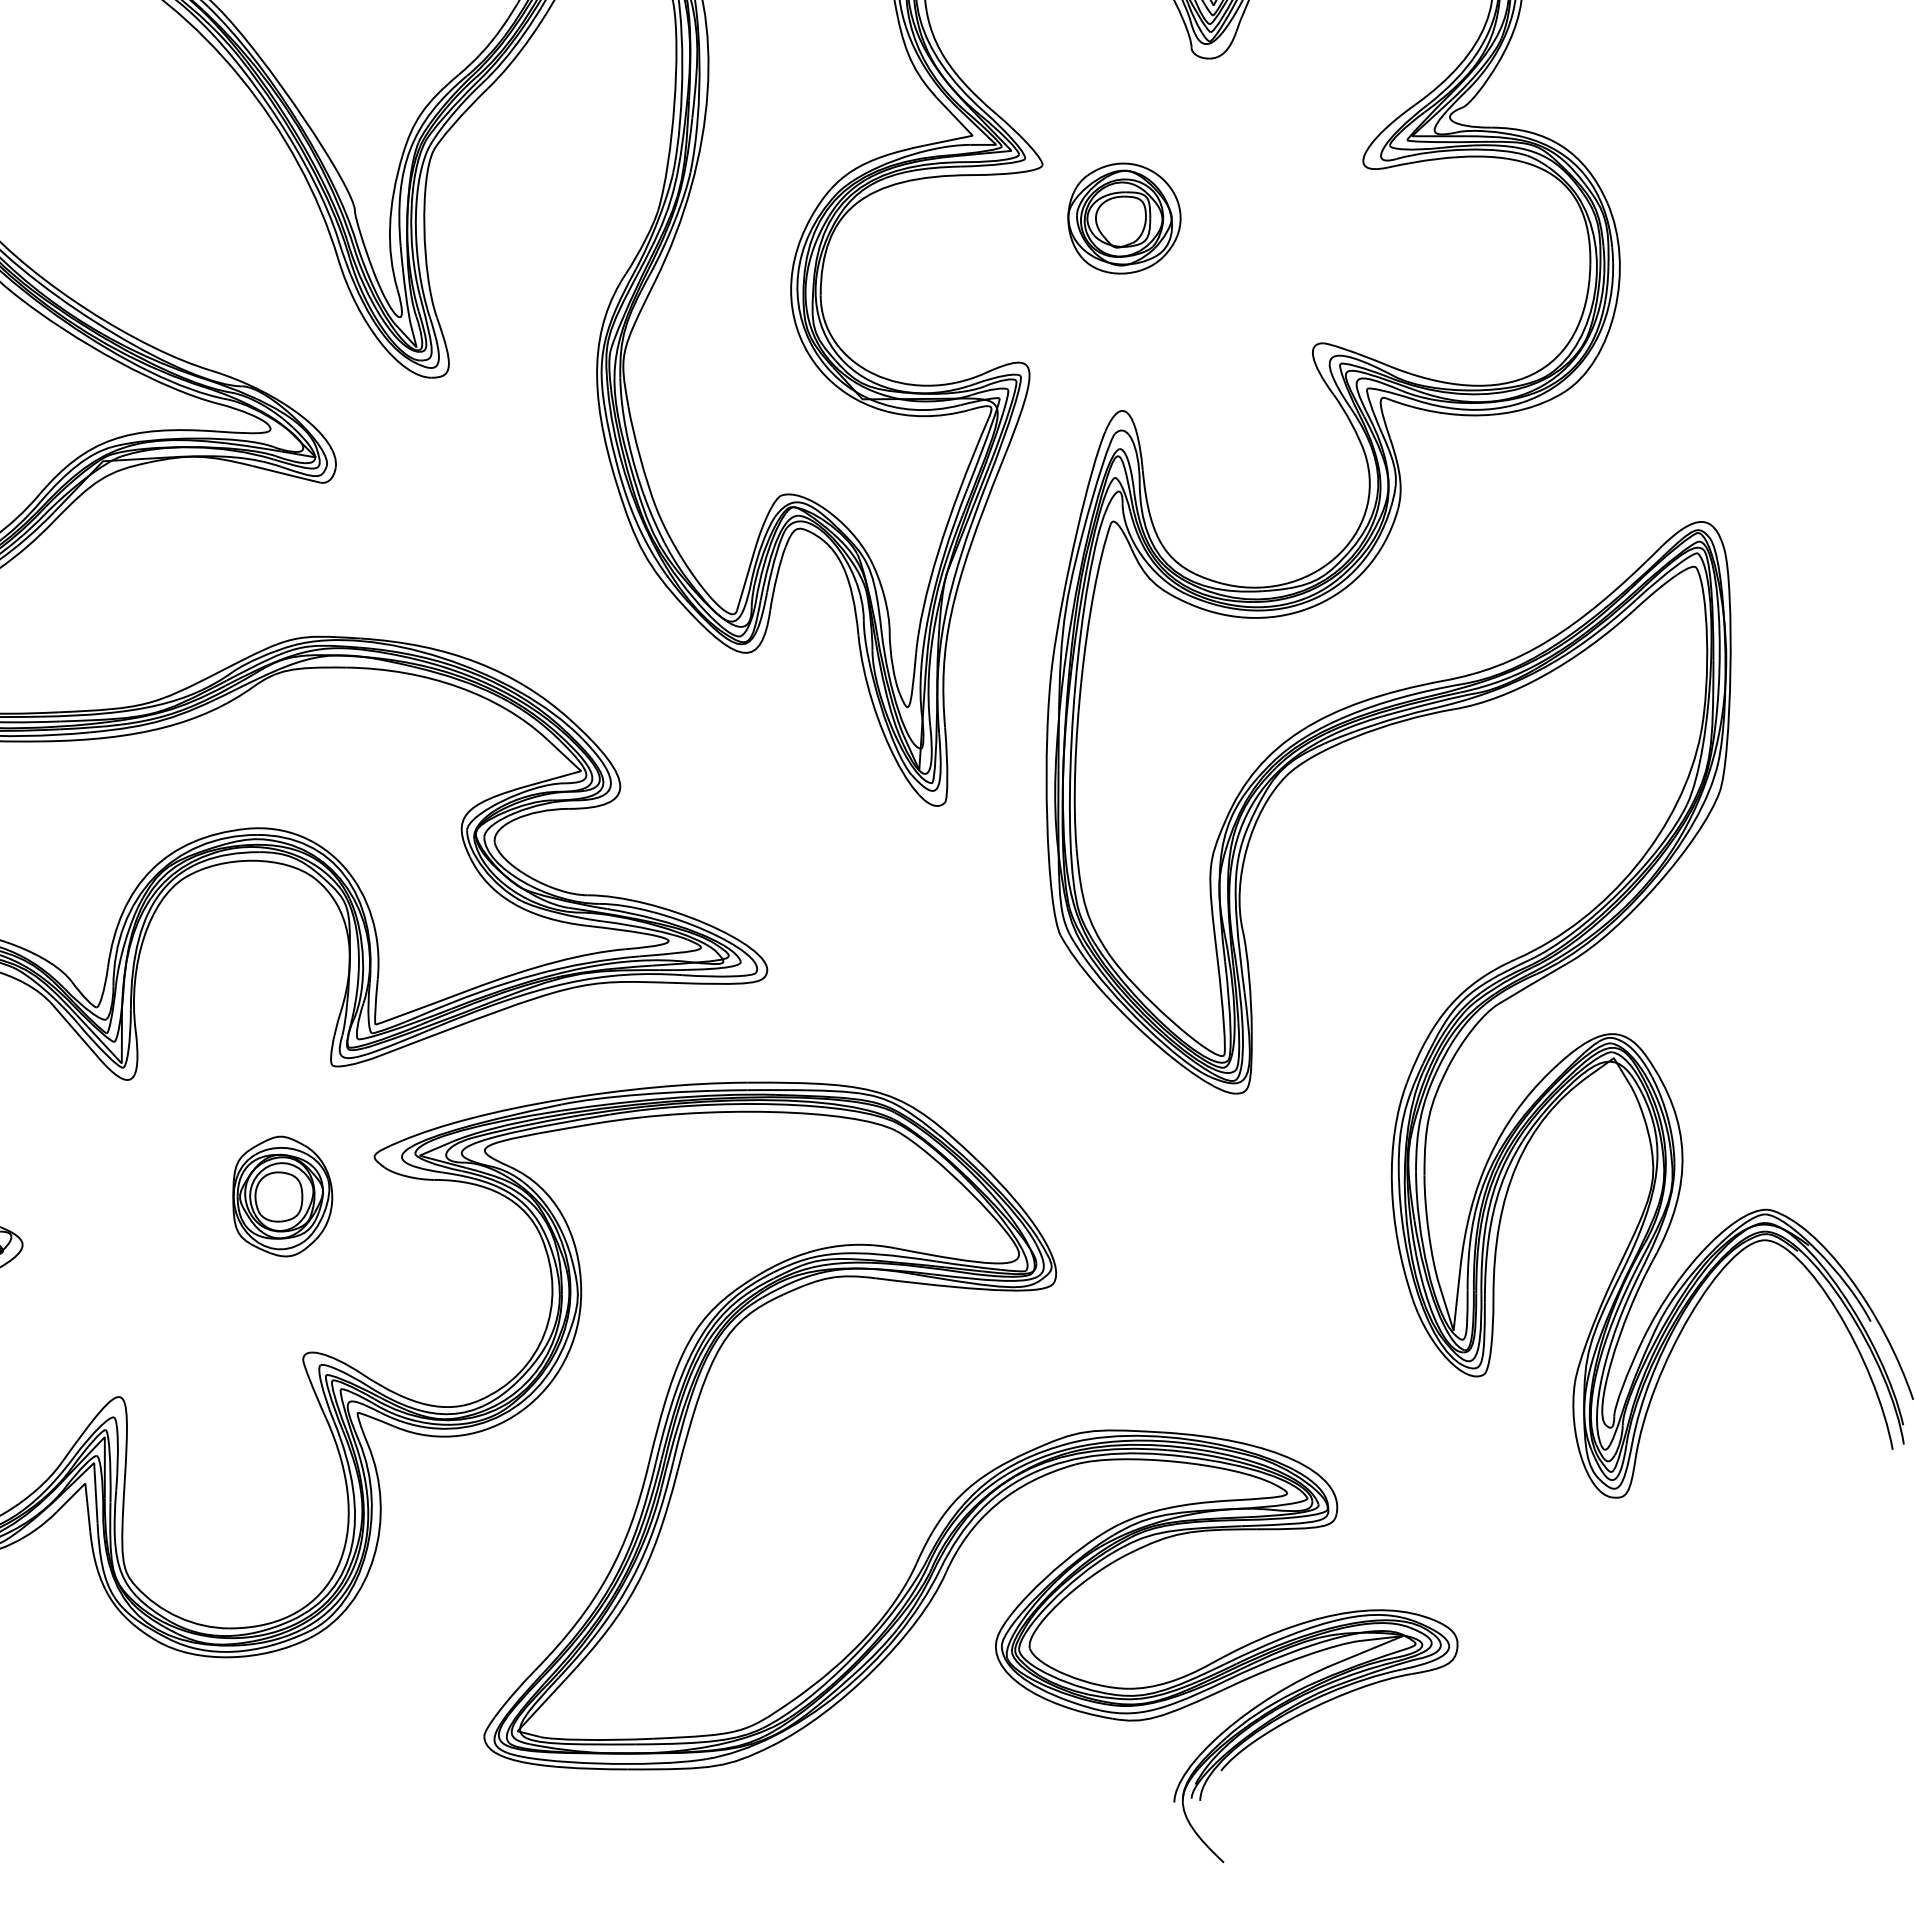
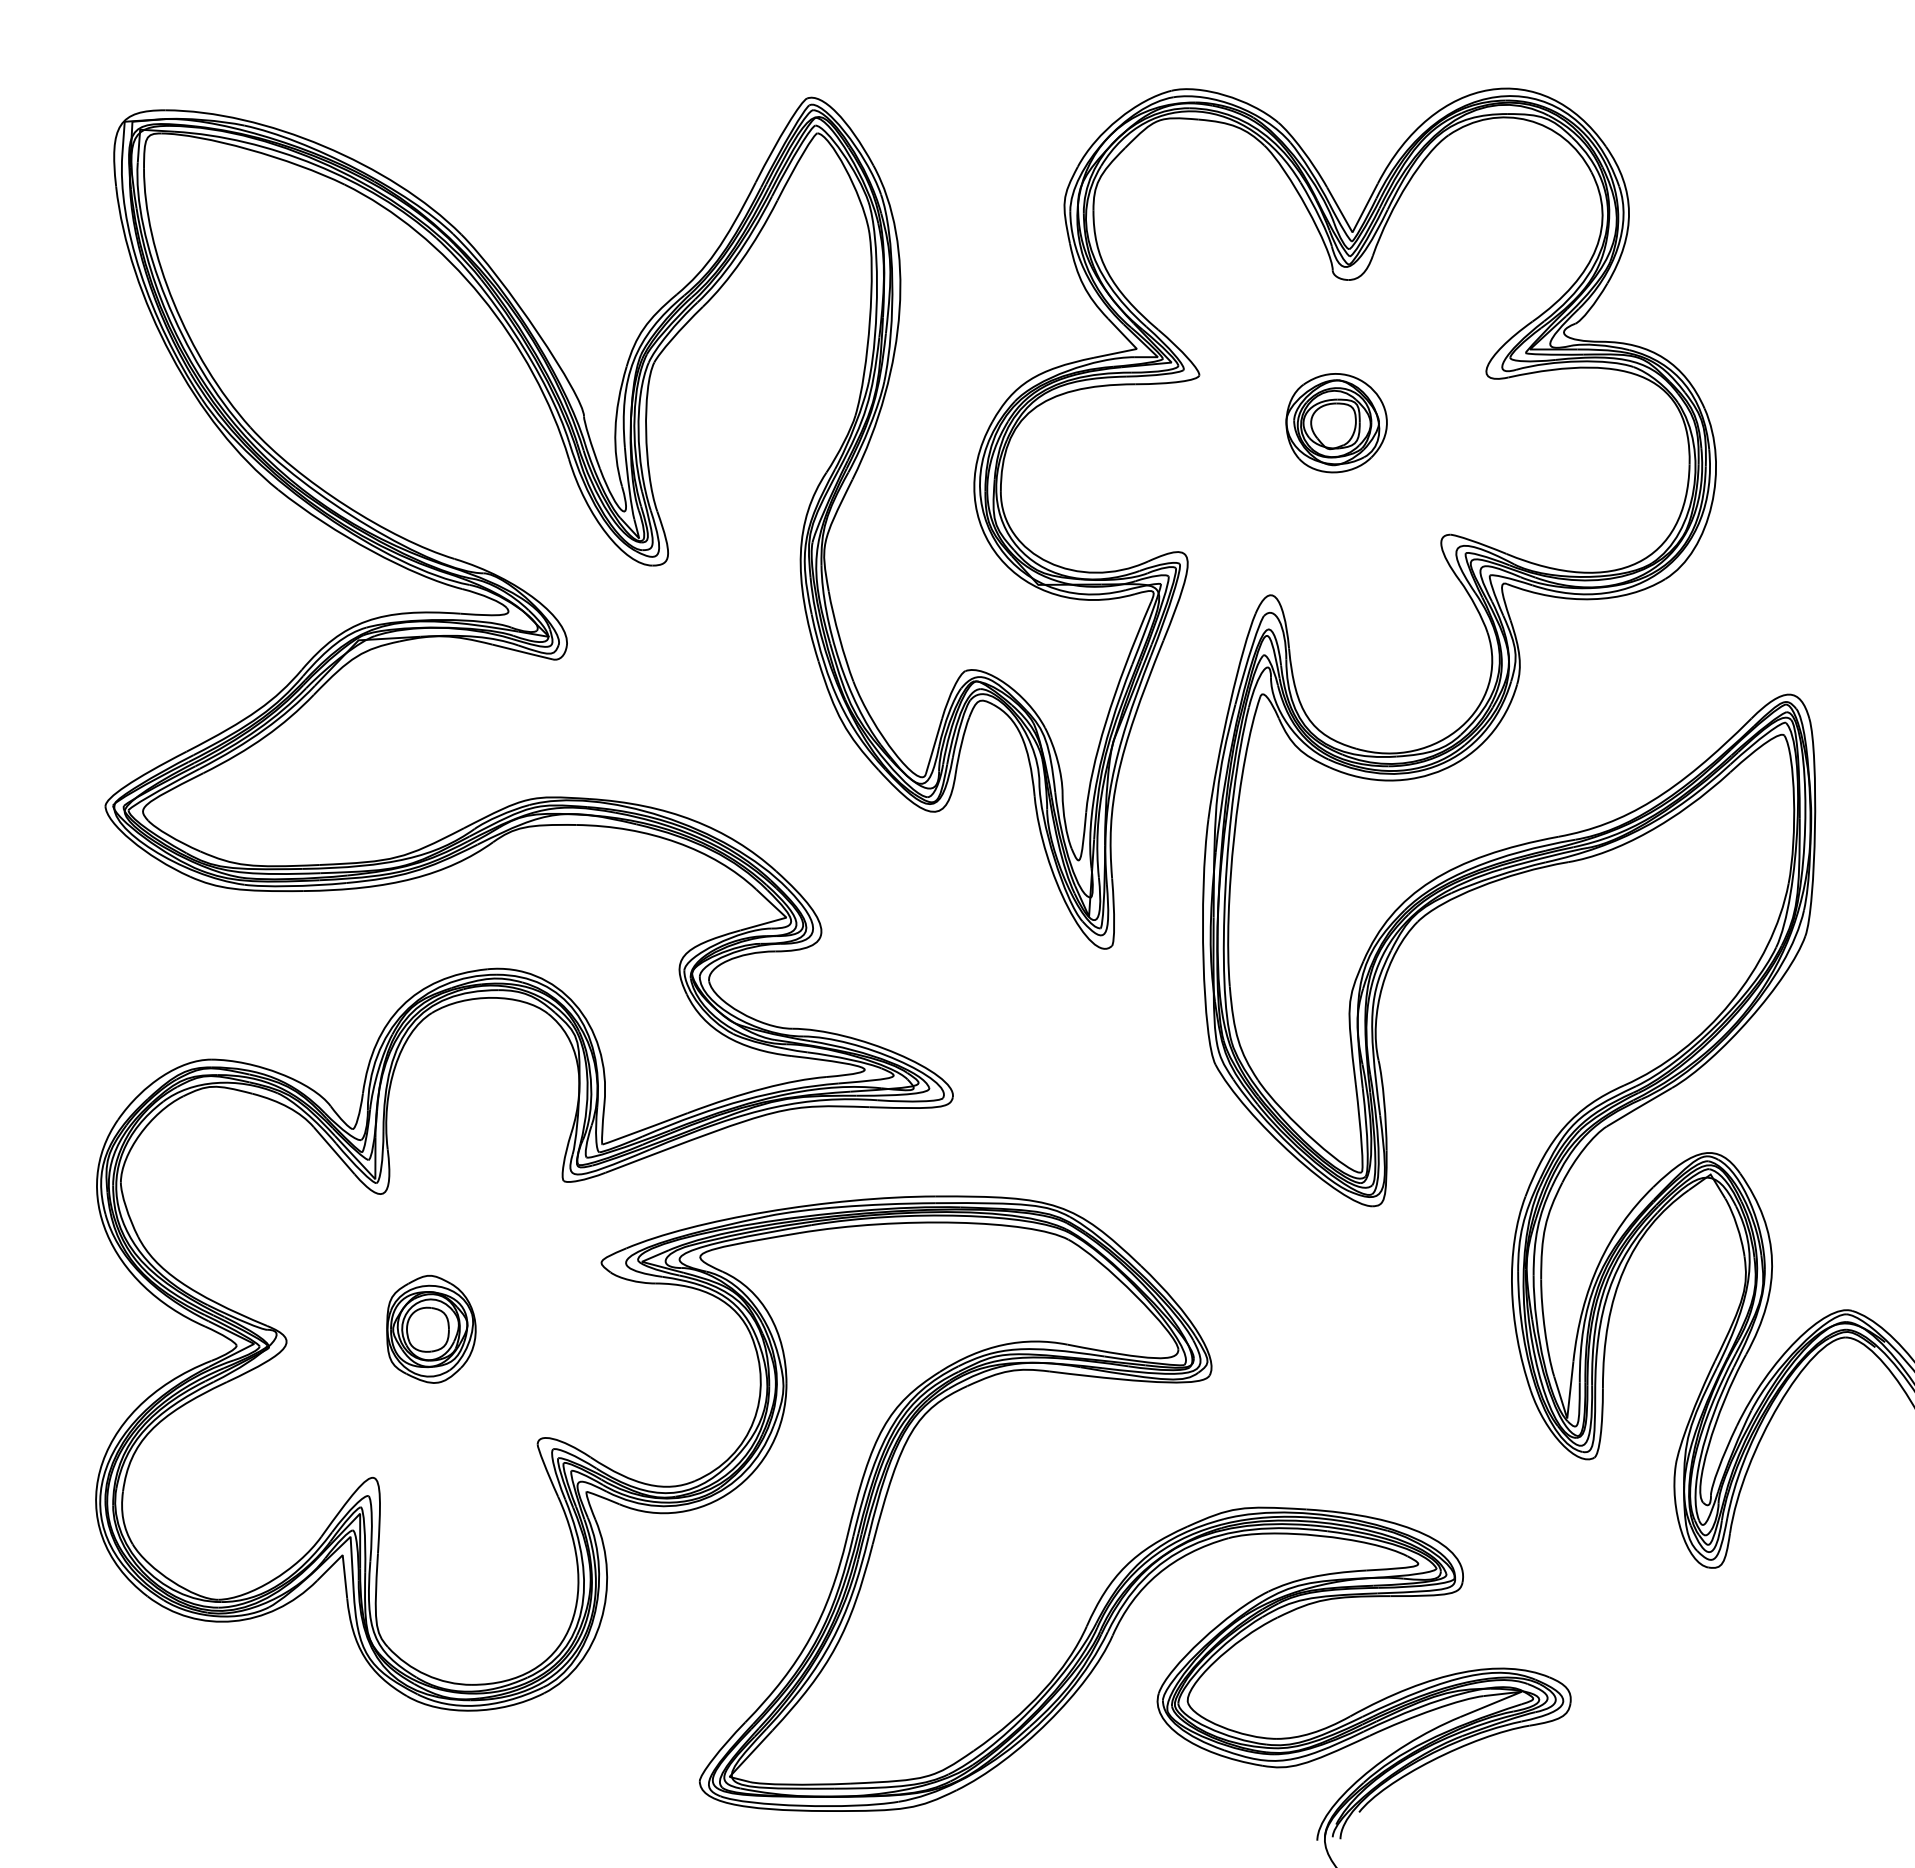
part: (1124, 218) -> (1336, 423), moved
part: (282, 1196) -> (431, 1329), moved

